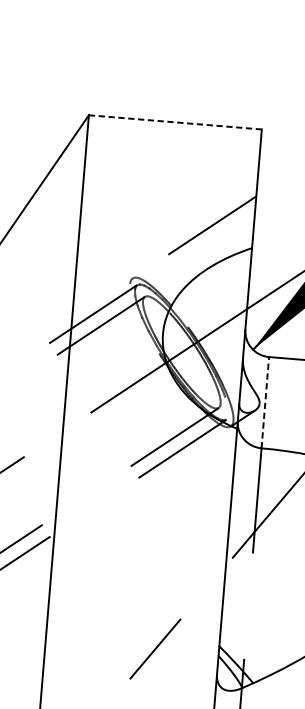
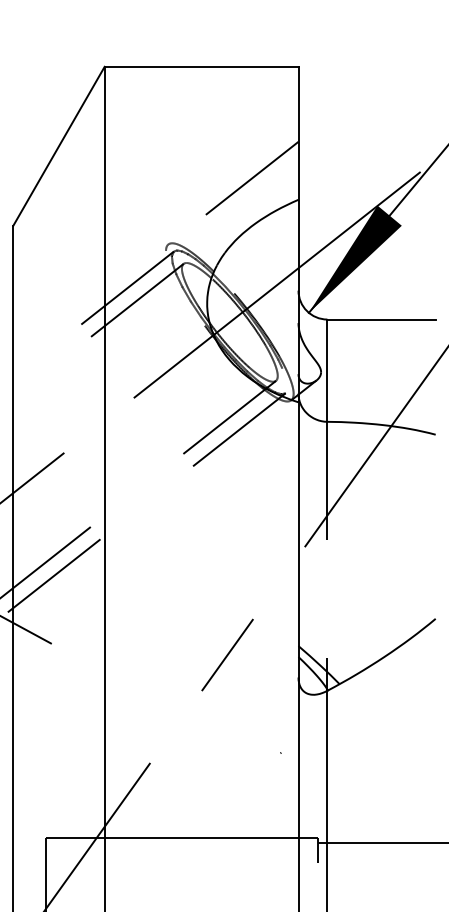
line: (175, 122) -> (201, 66), dashed -> solid
line: (265, 402) -> (327, 370), dashed -> solid

